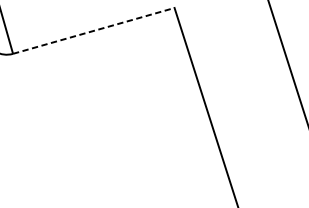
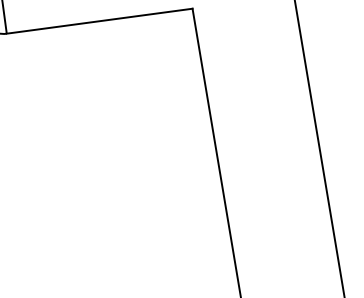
line: (93, 31) -> (99, 21), dashed -> solid

